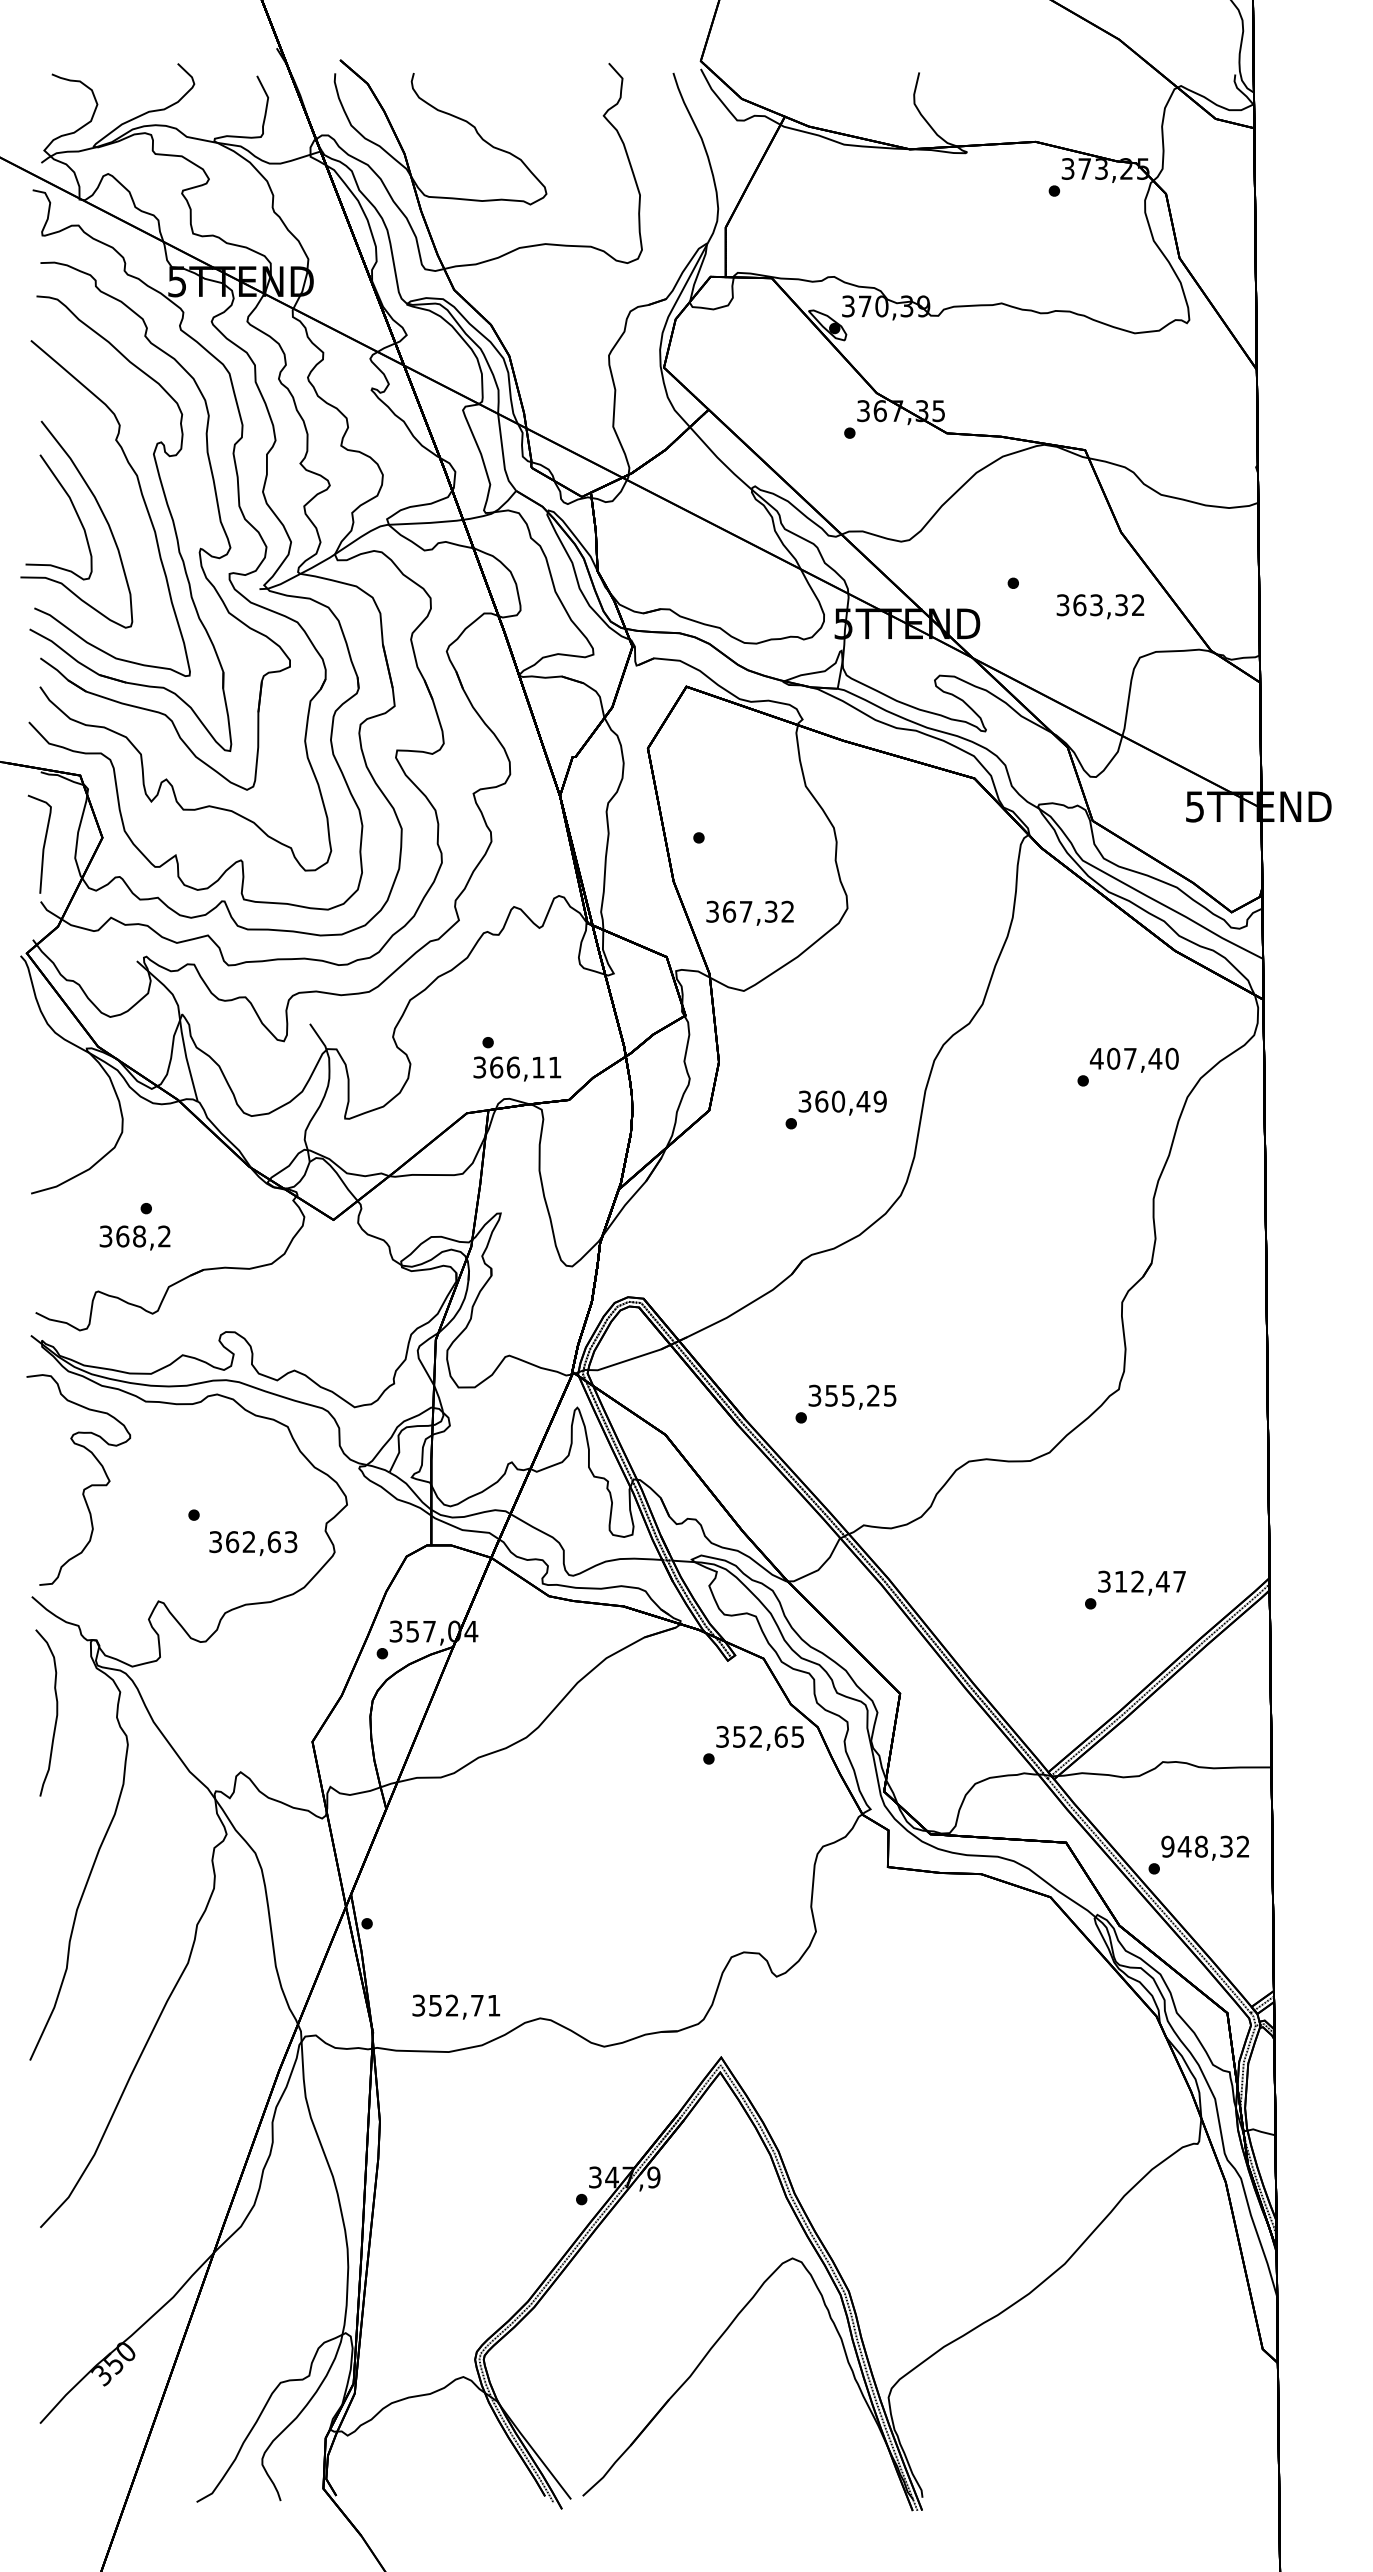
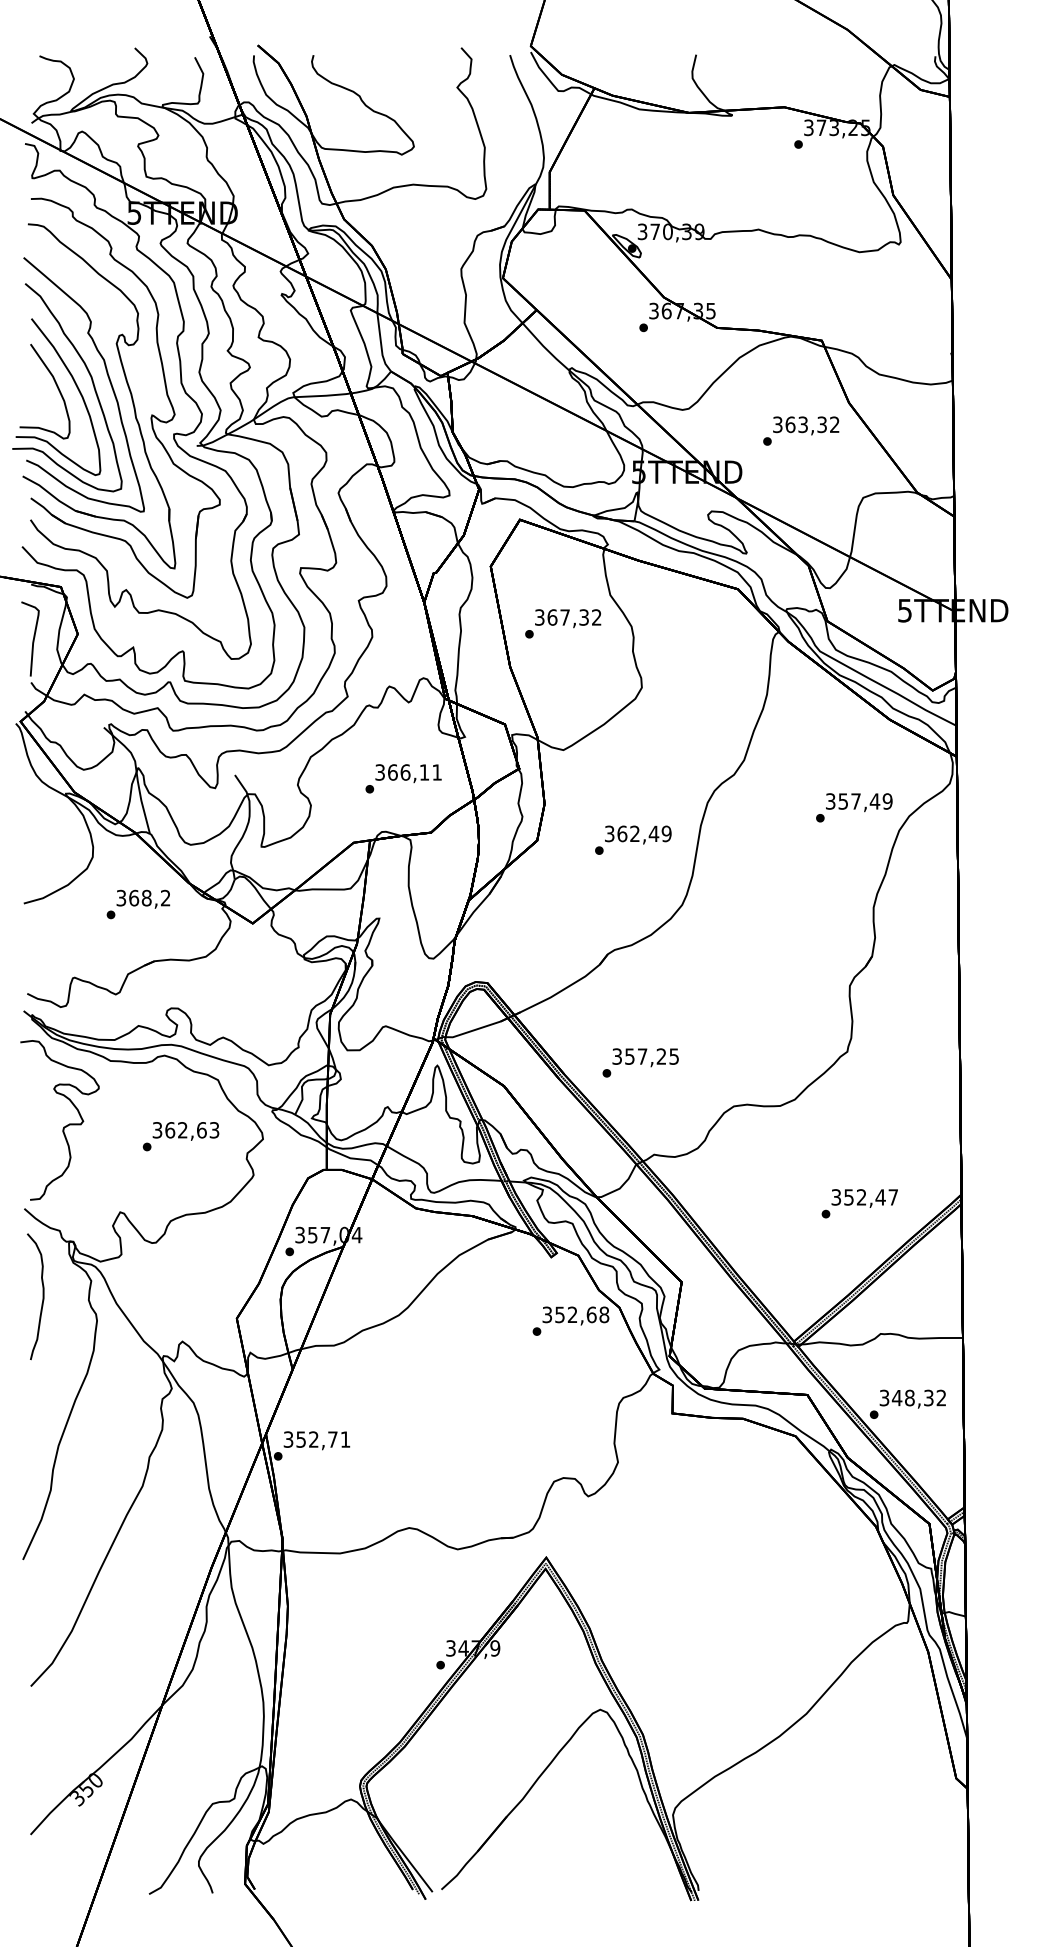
curve: (120, 502) -> (91, 380), added
text: (1100, 606) -> (806, 425), moved
text: (749, 912) -> (567, 618), moved
text: (1133, 1058) -> (858, 801), 407,40 -> 357,49
text: (517, 1068) -> (408, 773), moved
text: (838, 1101) -> (635, 833), 360,49 -> 362,49
text: (134, 1237) -> (142, 898), moved
text: (848, 1395) -> (642, 1056), 355,25 -> 357,25
text: (253, 1543) -> (186, 1131), moved
text: (1120, 1581) -> (848, 1197), 312,47 -> 352,47
text: (797, 1736) -> (604, 1314), 352,65 -> 352,68
text: (1167, 1846) -> (884, 1397), 948,32 -> 348,32
text: (456, 2006) -> (317, 1440), moved

